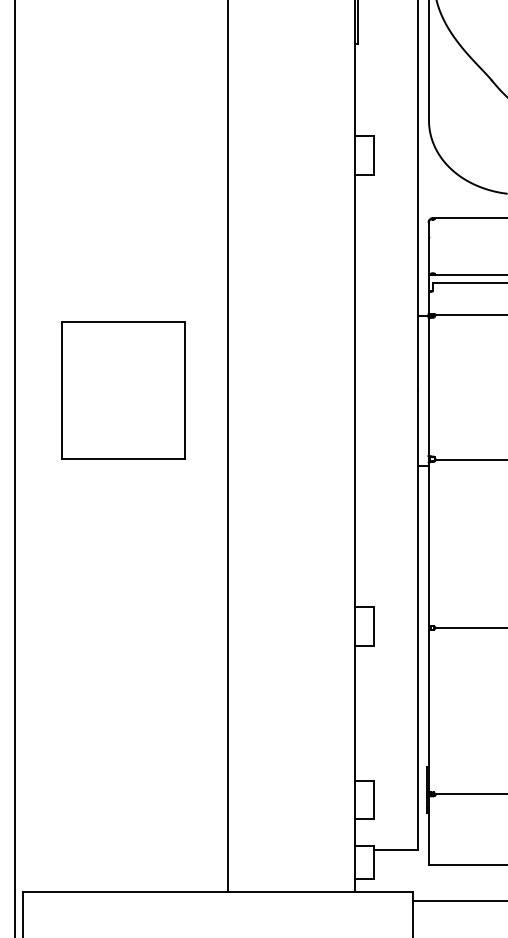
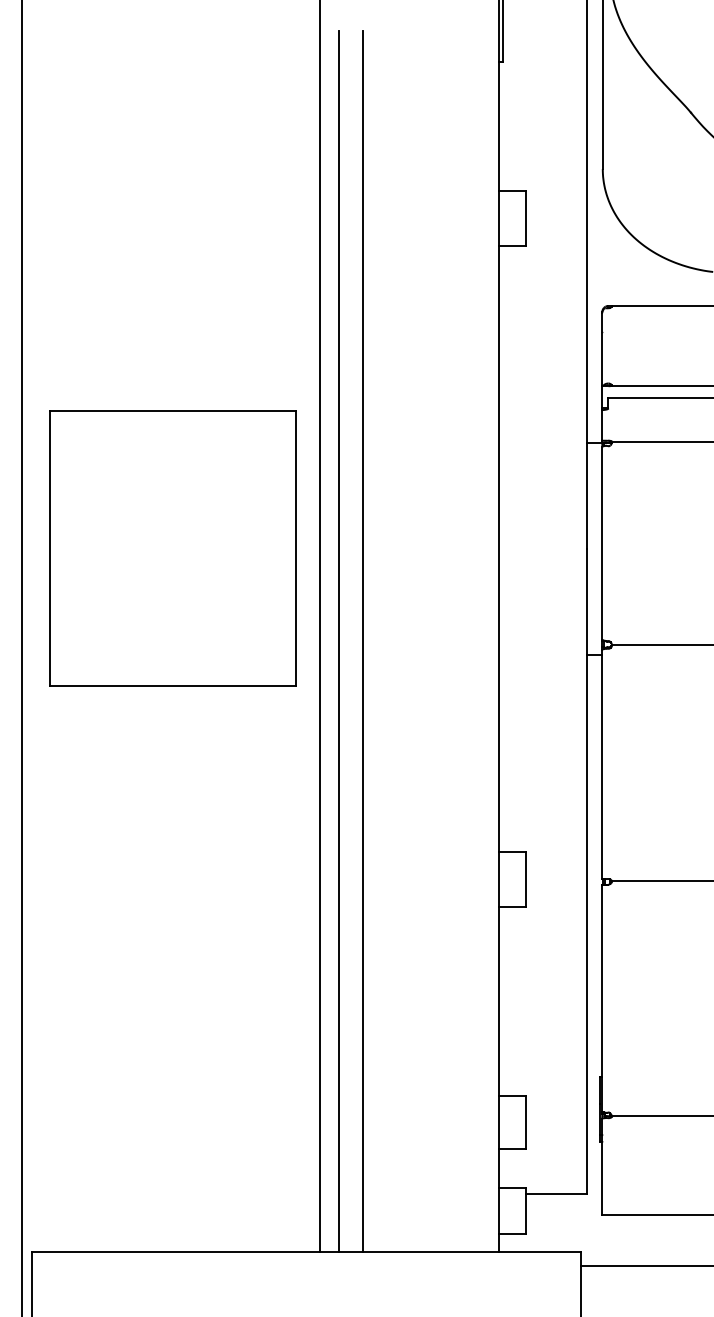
part: (122, 390) -> (172, 548), size x1.43
line: (241, 456) -> (339, 641), added
line: (258, 456) -> (363, 641), added

